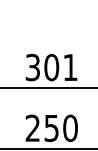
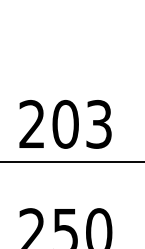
text: (51, 67) -> (65, 124), 301 -> 203

